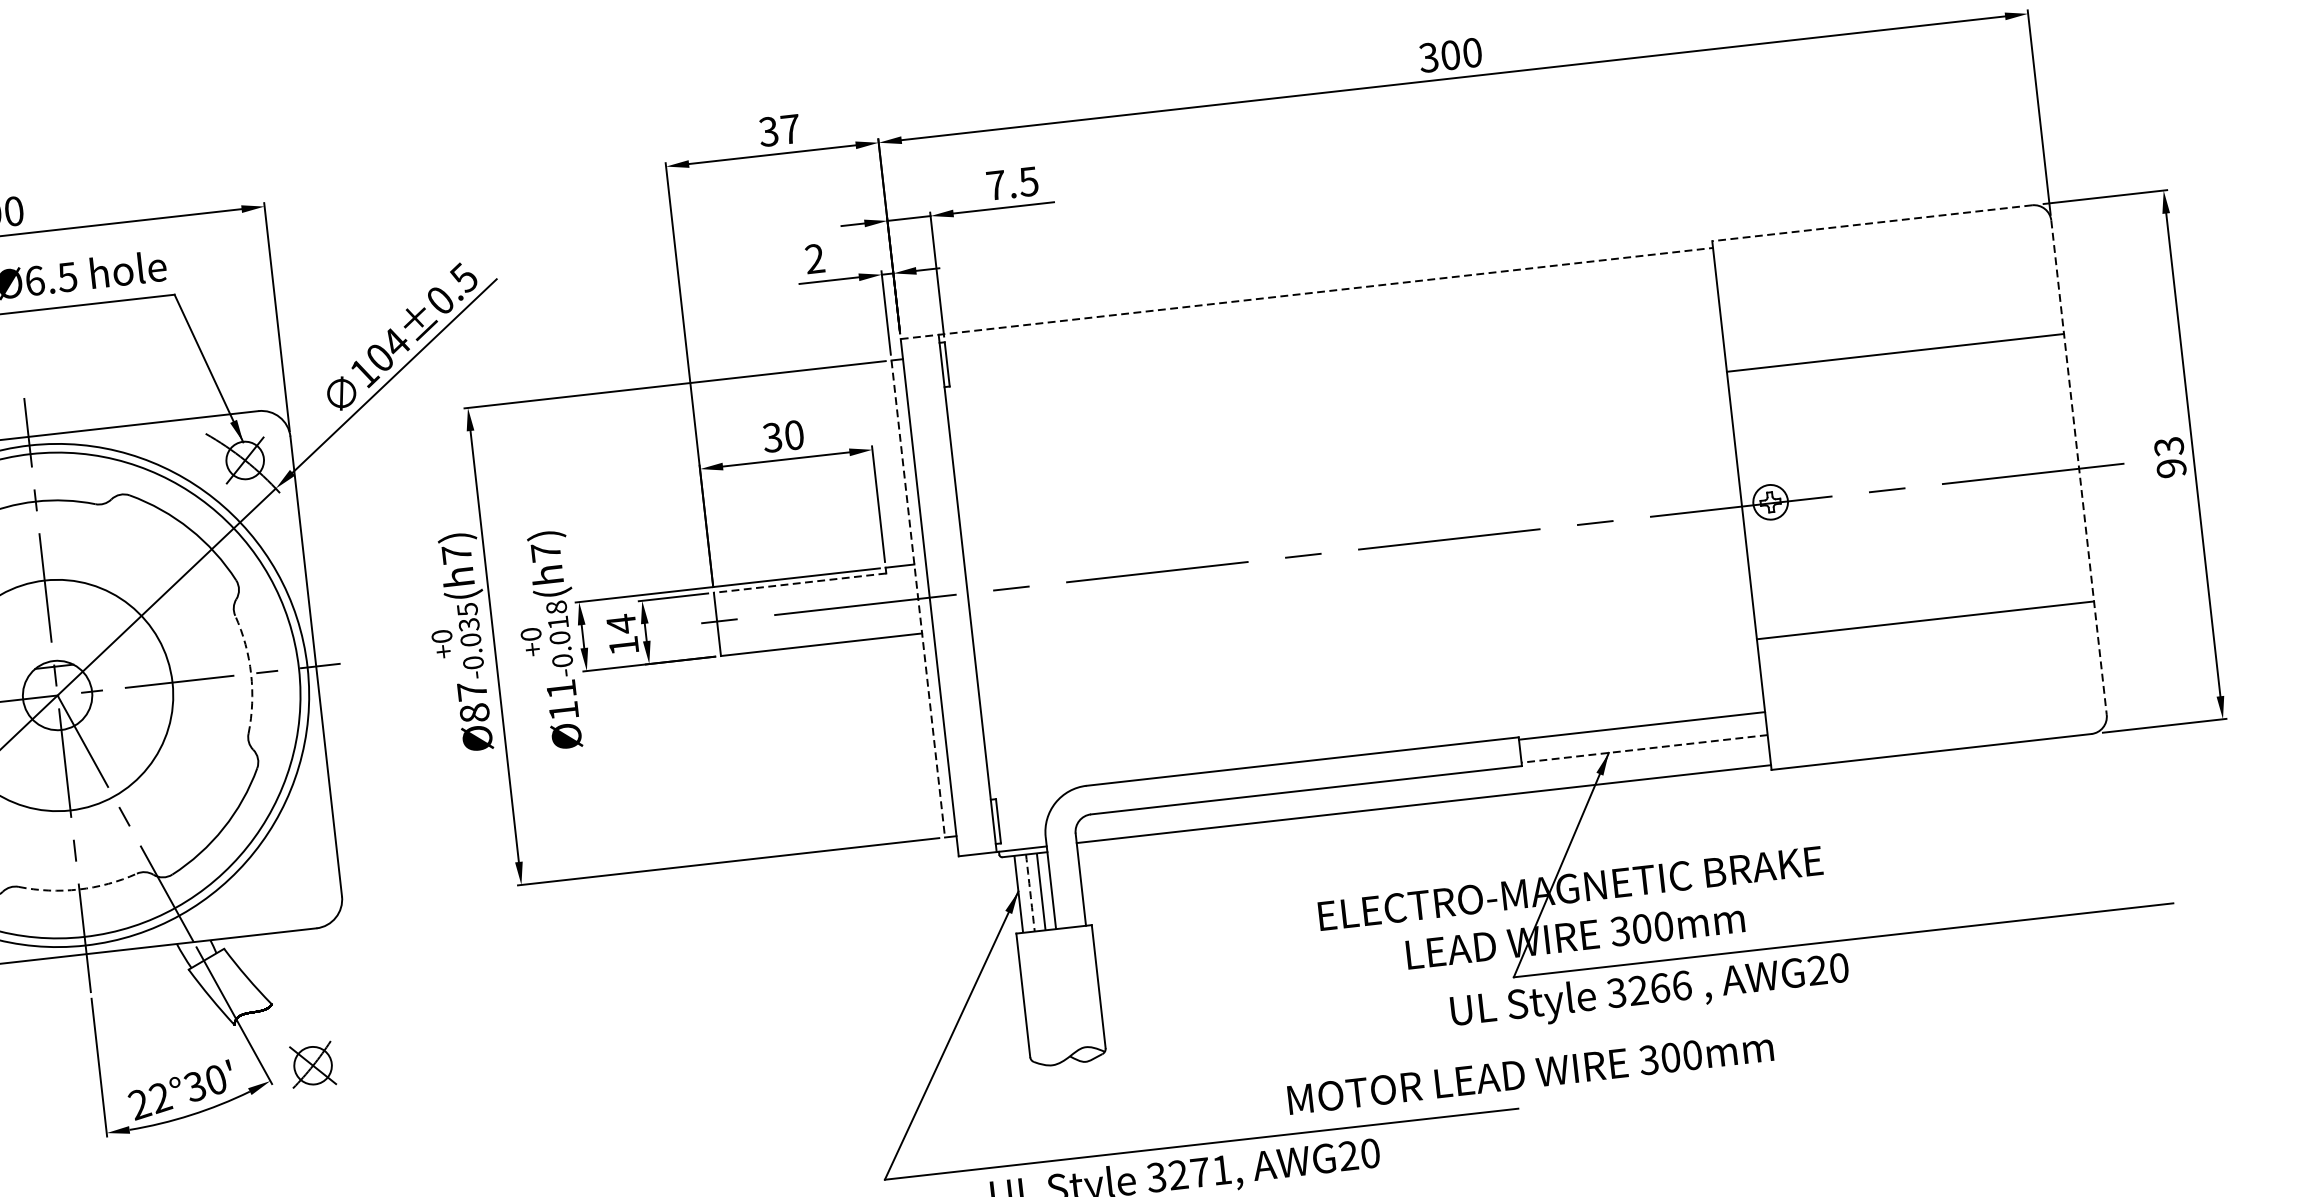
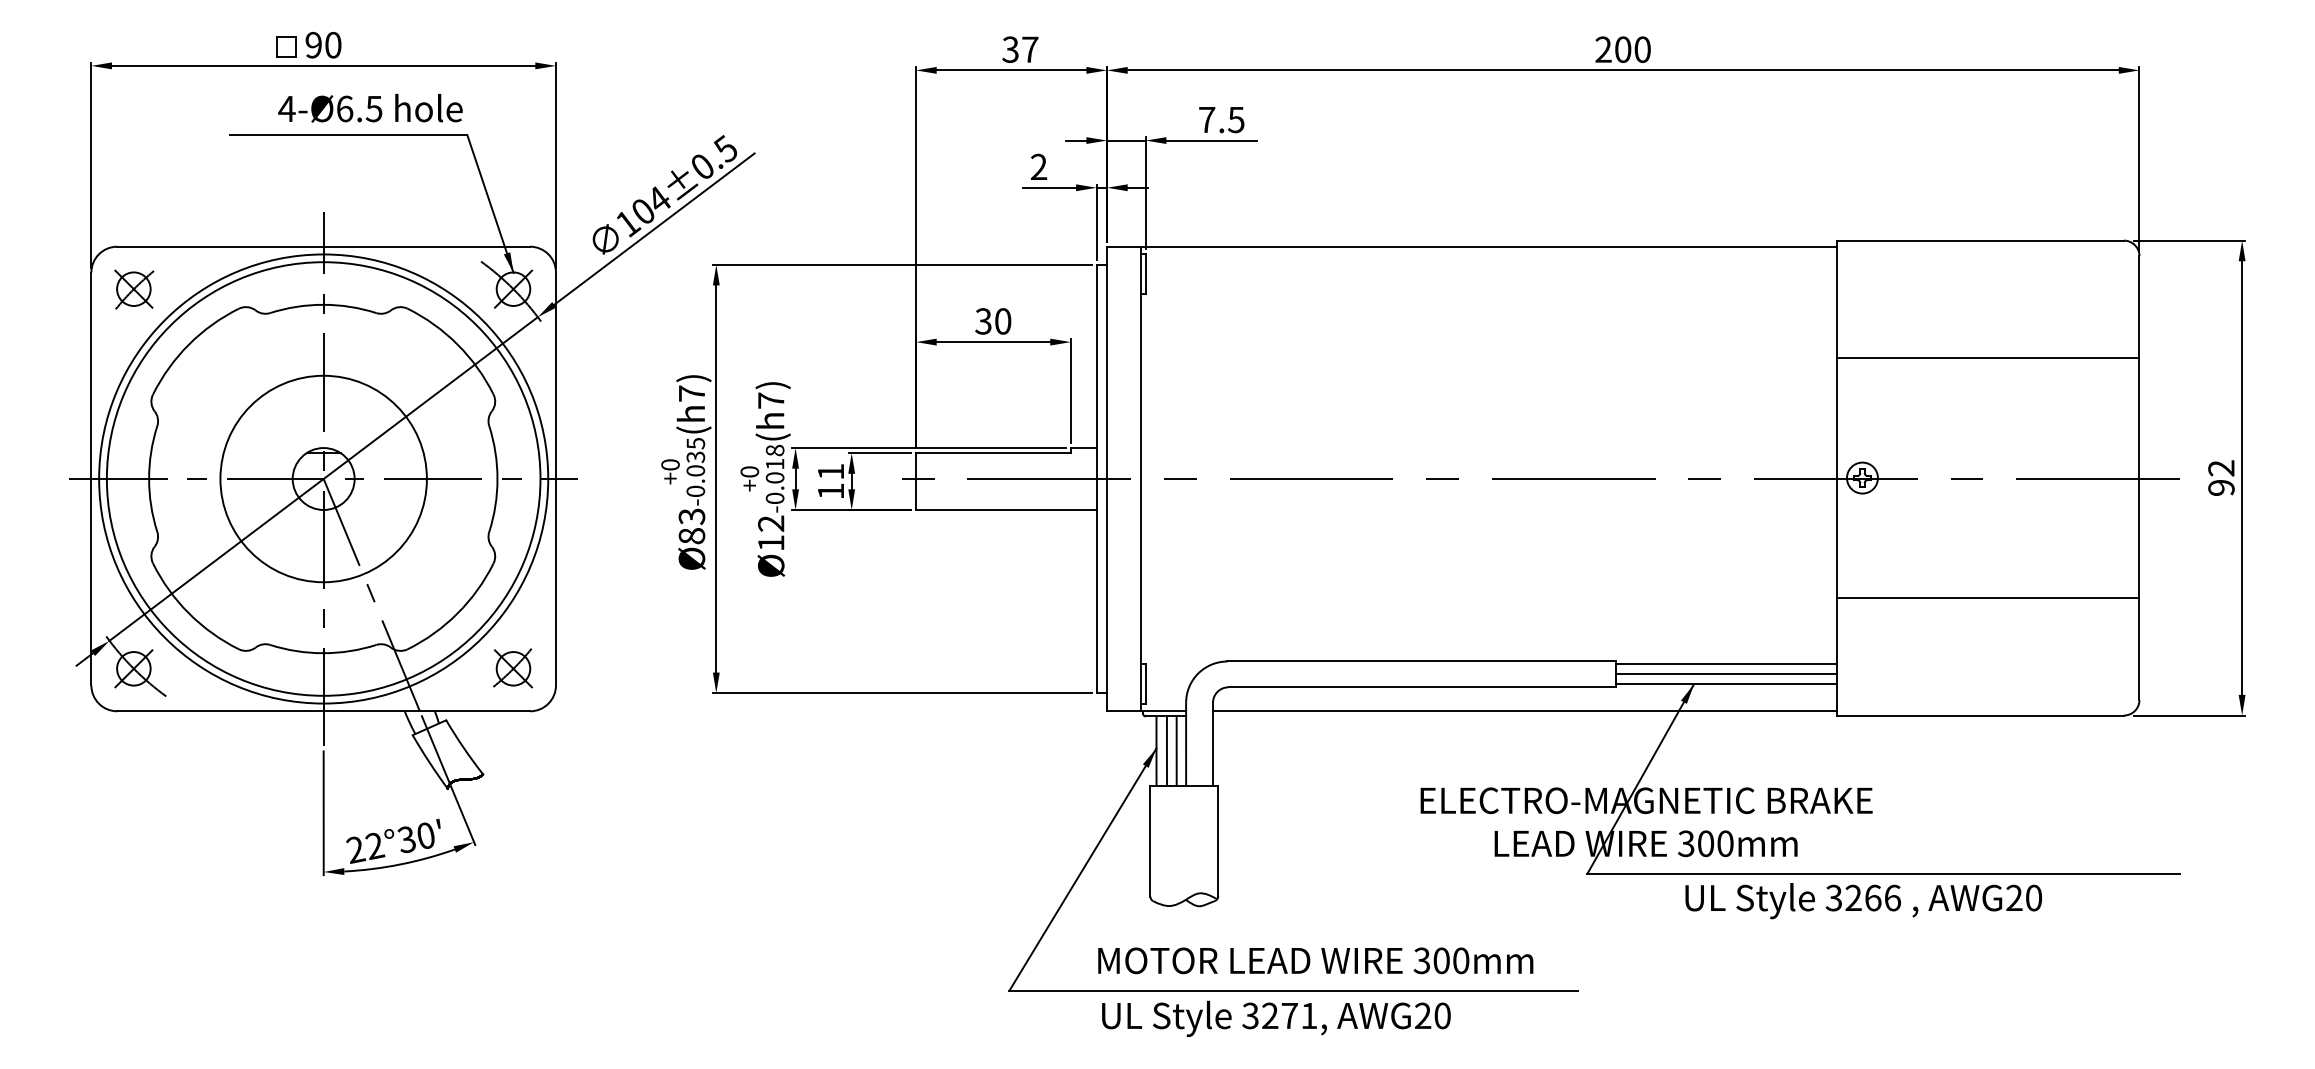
text: (1428, 57) -> (1603, 49), 300 -> 200
line: (1872, 223) -> (1980, 240), dashed -> solid
line: (1306, 293) -> (1471, 246), dashed -> solid
text: (2169, 446) -> (2221, 468), 93 -> 92
line: (2079, 468) -> (2139, 478), dashed -> solid
line: (800, 583) -> (993, 453), dashed -> solid
line: (918, 599) -> (1096, 479), dashed -> solid
text: (620, 623) -> (830, 471), 14 -> 11
arc: (251, 674) -> (497, 479), dashed -> solid
text: (561, 689) -> (771, 523), 11 -> 12
text: (471, 691) -> (691, 516), 87 -> 83
line: (1642, 736) -> (1725, 673), added
line: (1645, 749) -> (1726, 684), dashed -> solid
arc: (79, 889) -> (323, 653), dashed -> solid
arc: (1029, 893) -> (1166, 751), dashed -> solid
text: (1649, 993) -> (1863, 901), moved
part: (313, 1065) -> (513, 668), moved
text: (1530, 1073) -> (1315, 960), moved

